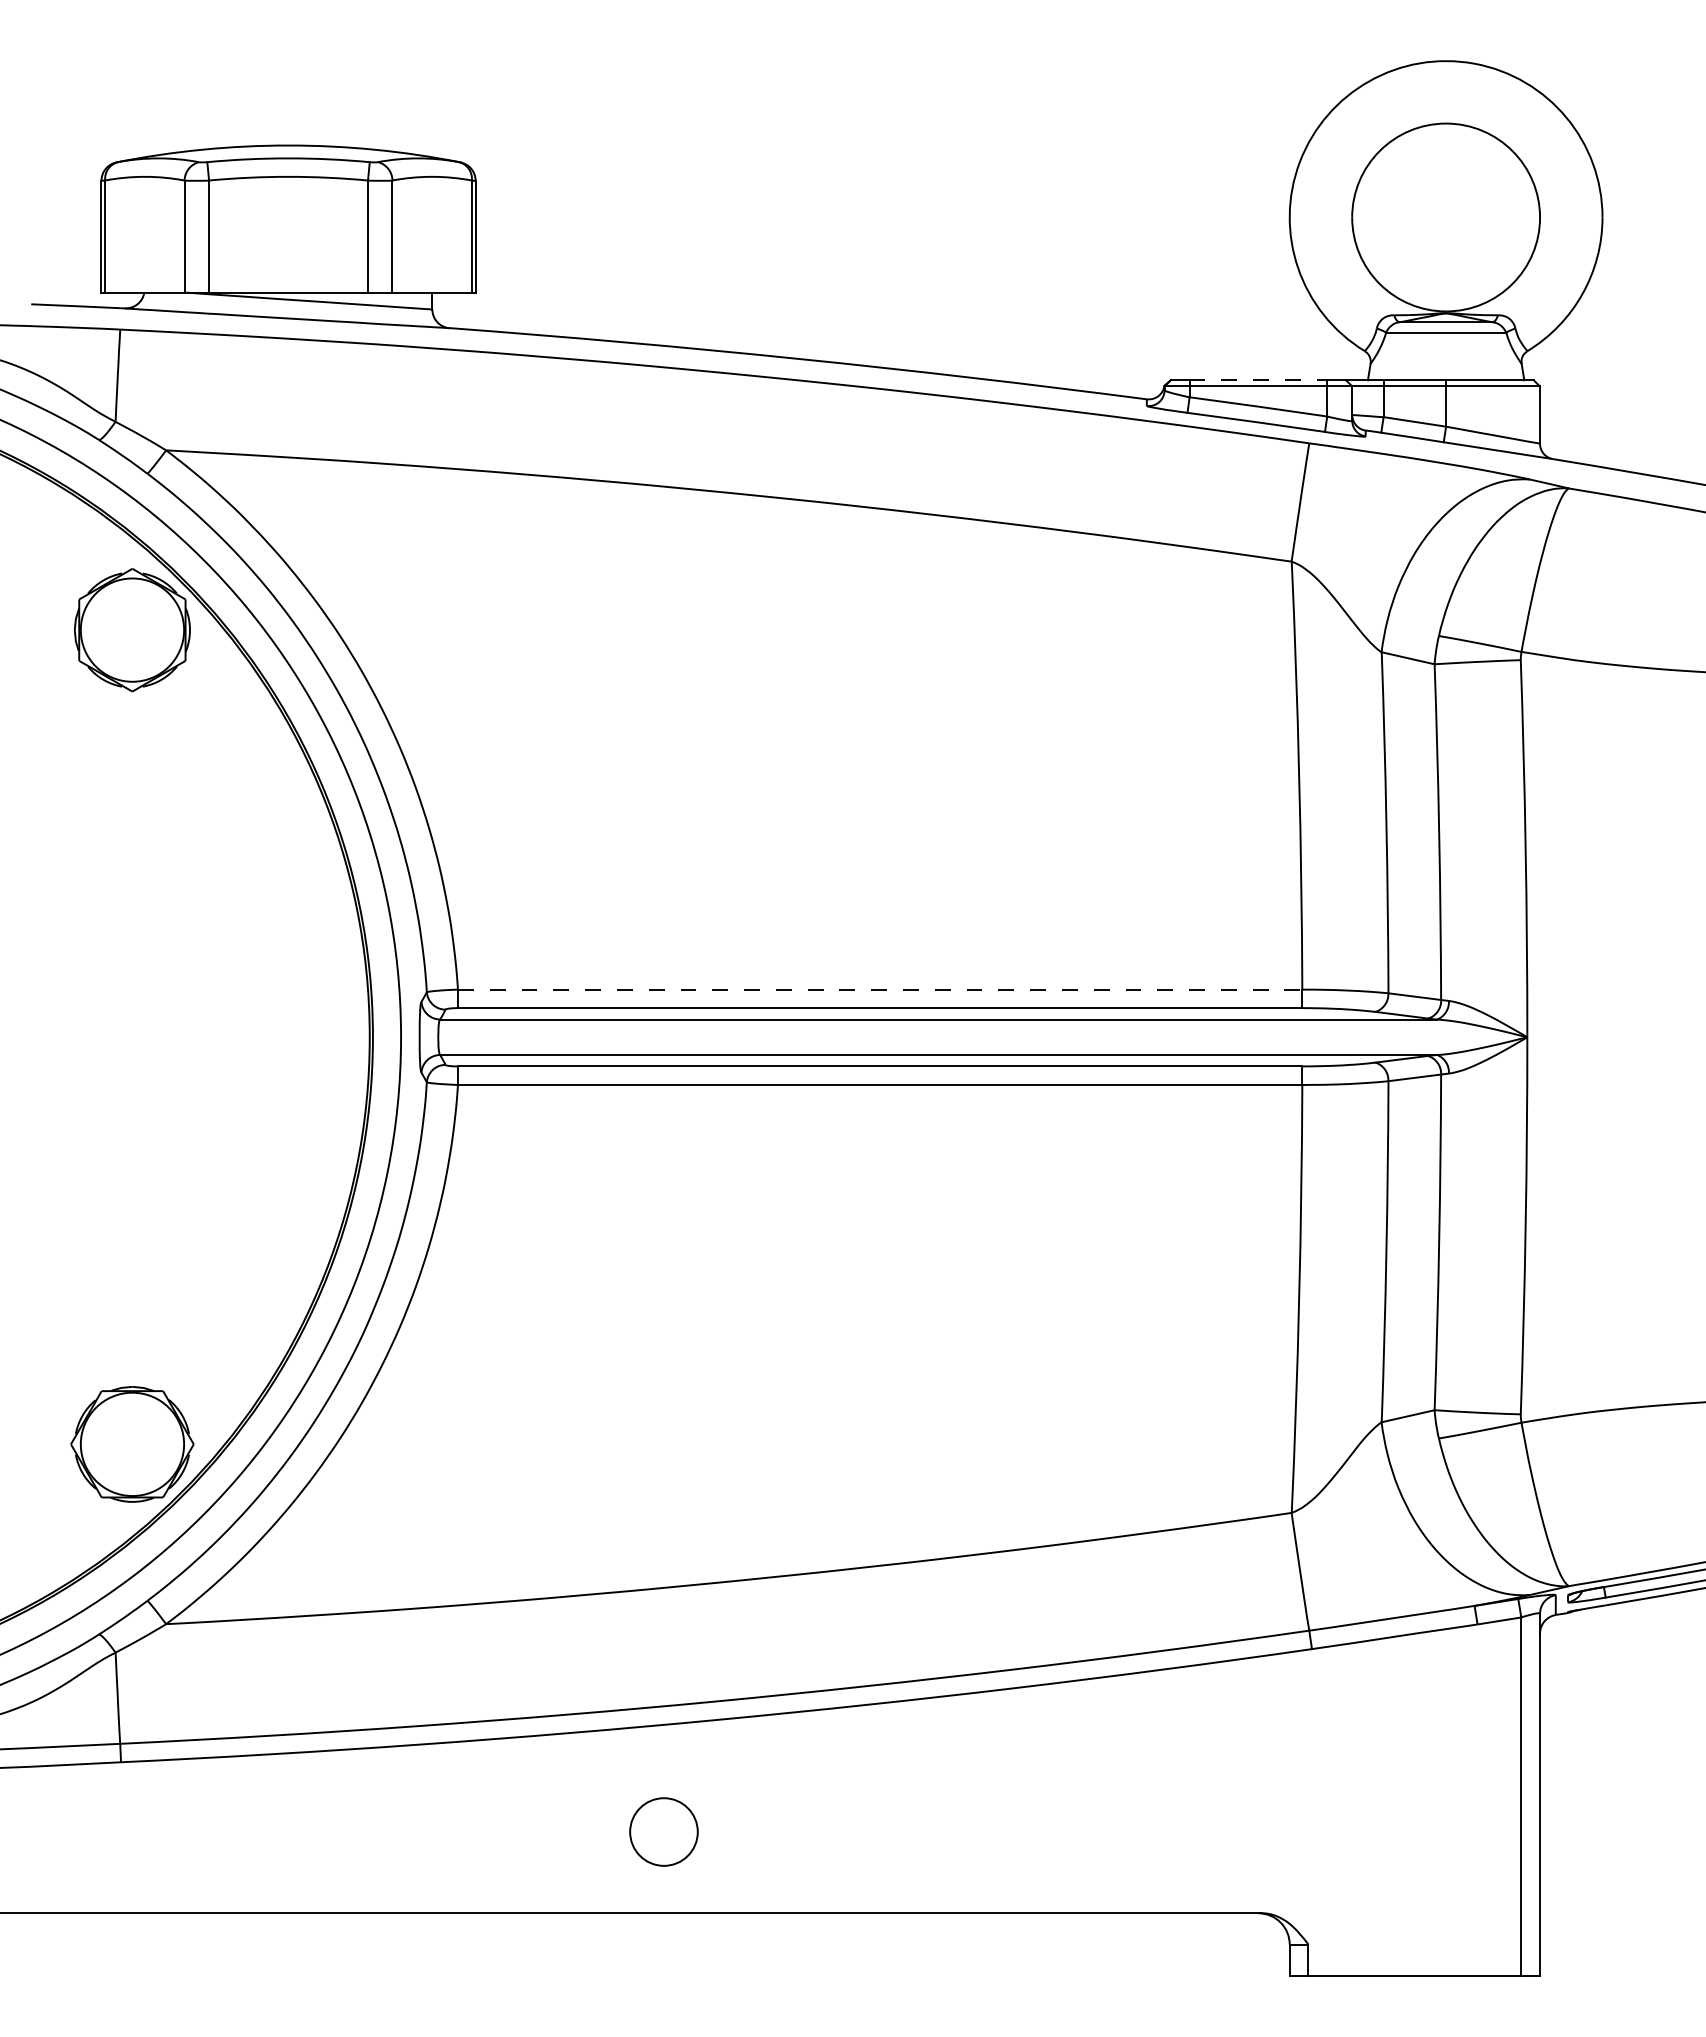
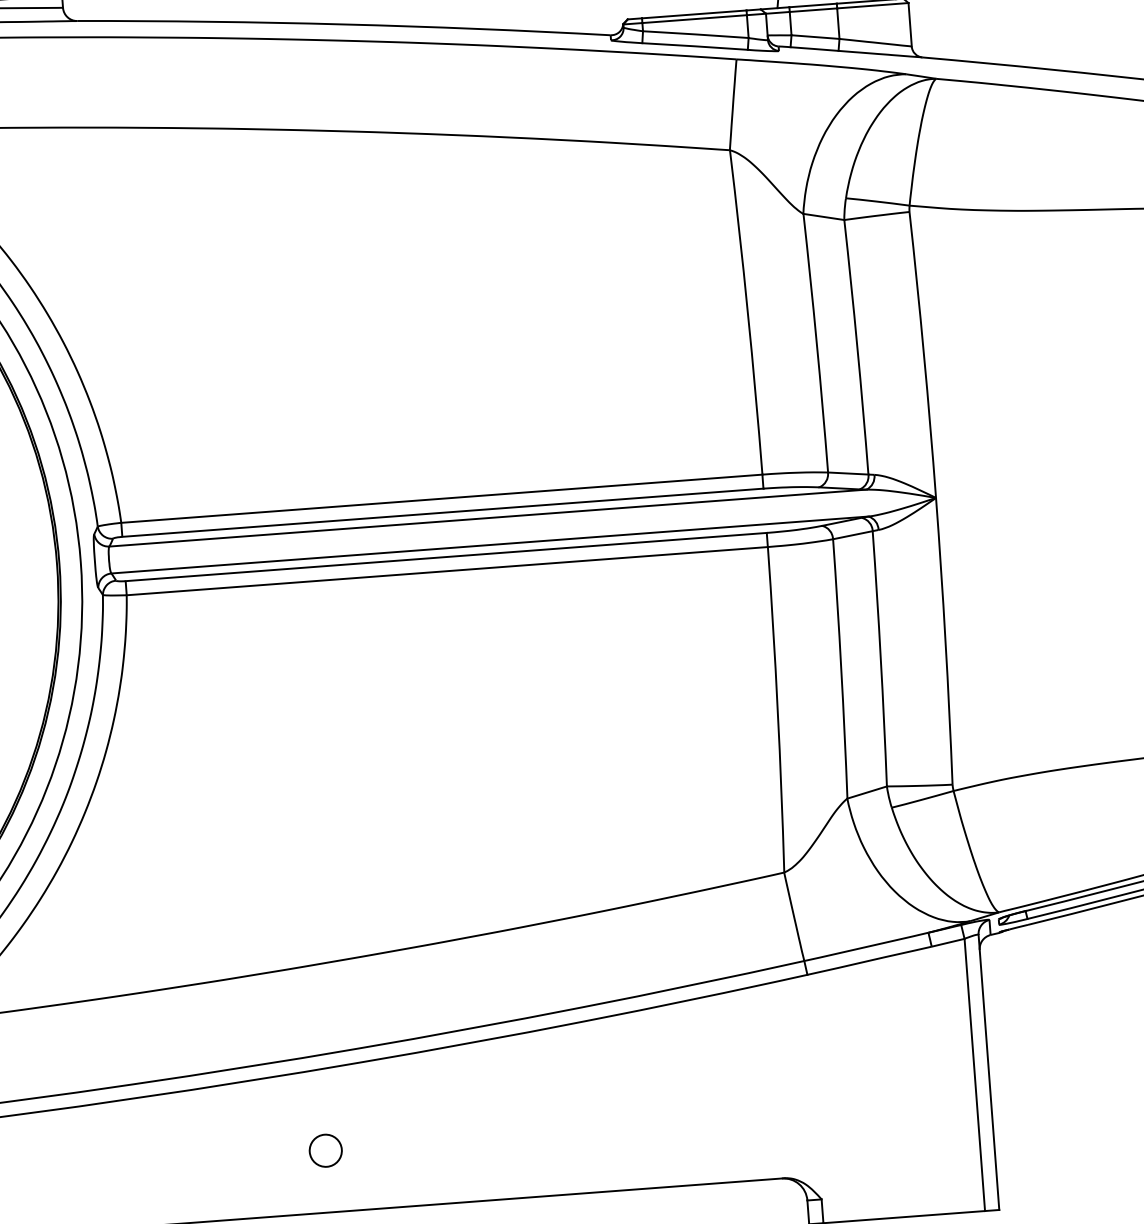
line: (1258, 380) -> (694, 14), dashed -> solid
line: (880, 989) -> (442, 498), dashed -> solid
circle: (663, 1831) -> (325, 1150), size x0.62

